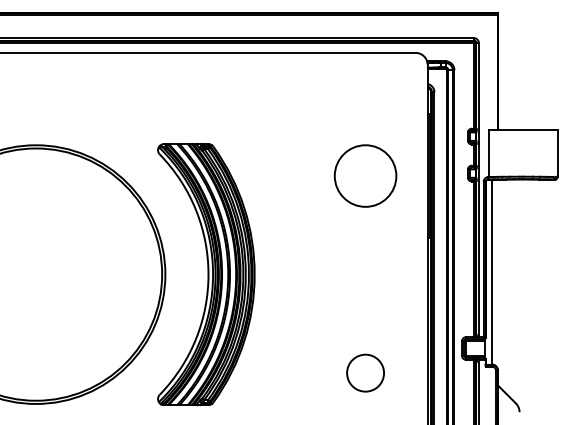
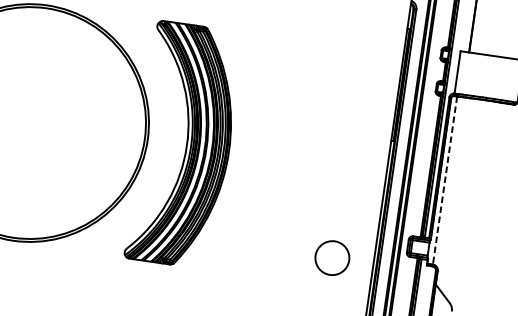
circle: (365, 175) -> (342, 76), removed
line: (491, 272) -> (444, 180), solid -> dashed
circle: (365, 372) -> (332, 257), moved

